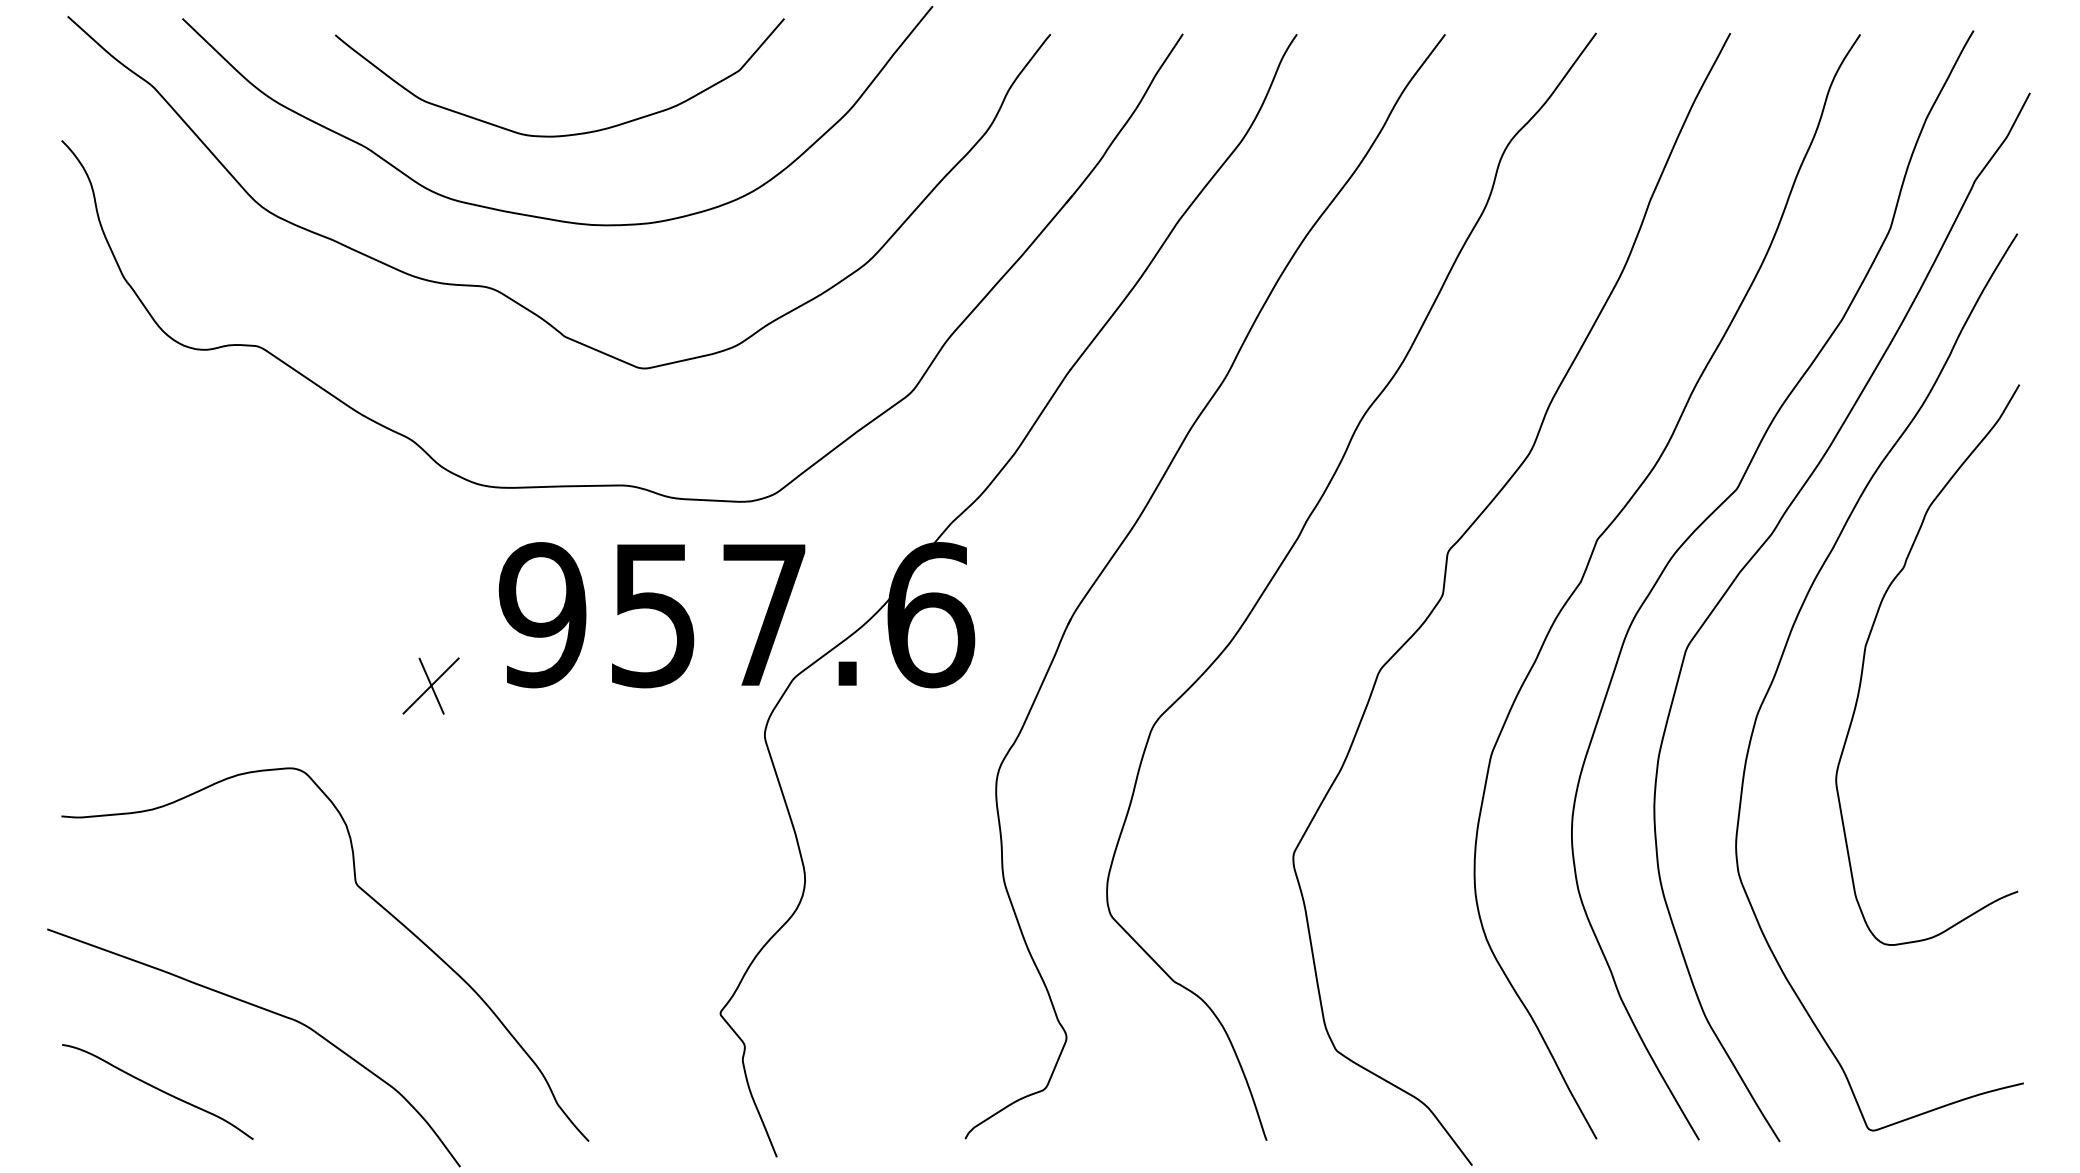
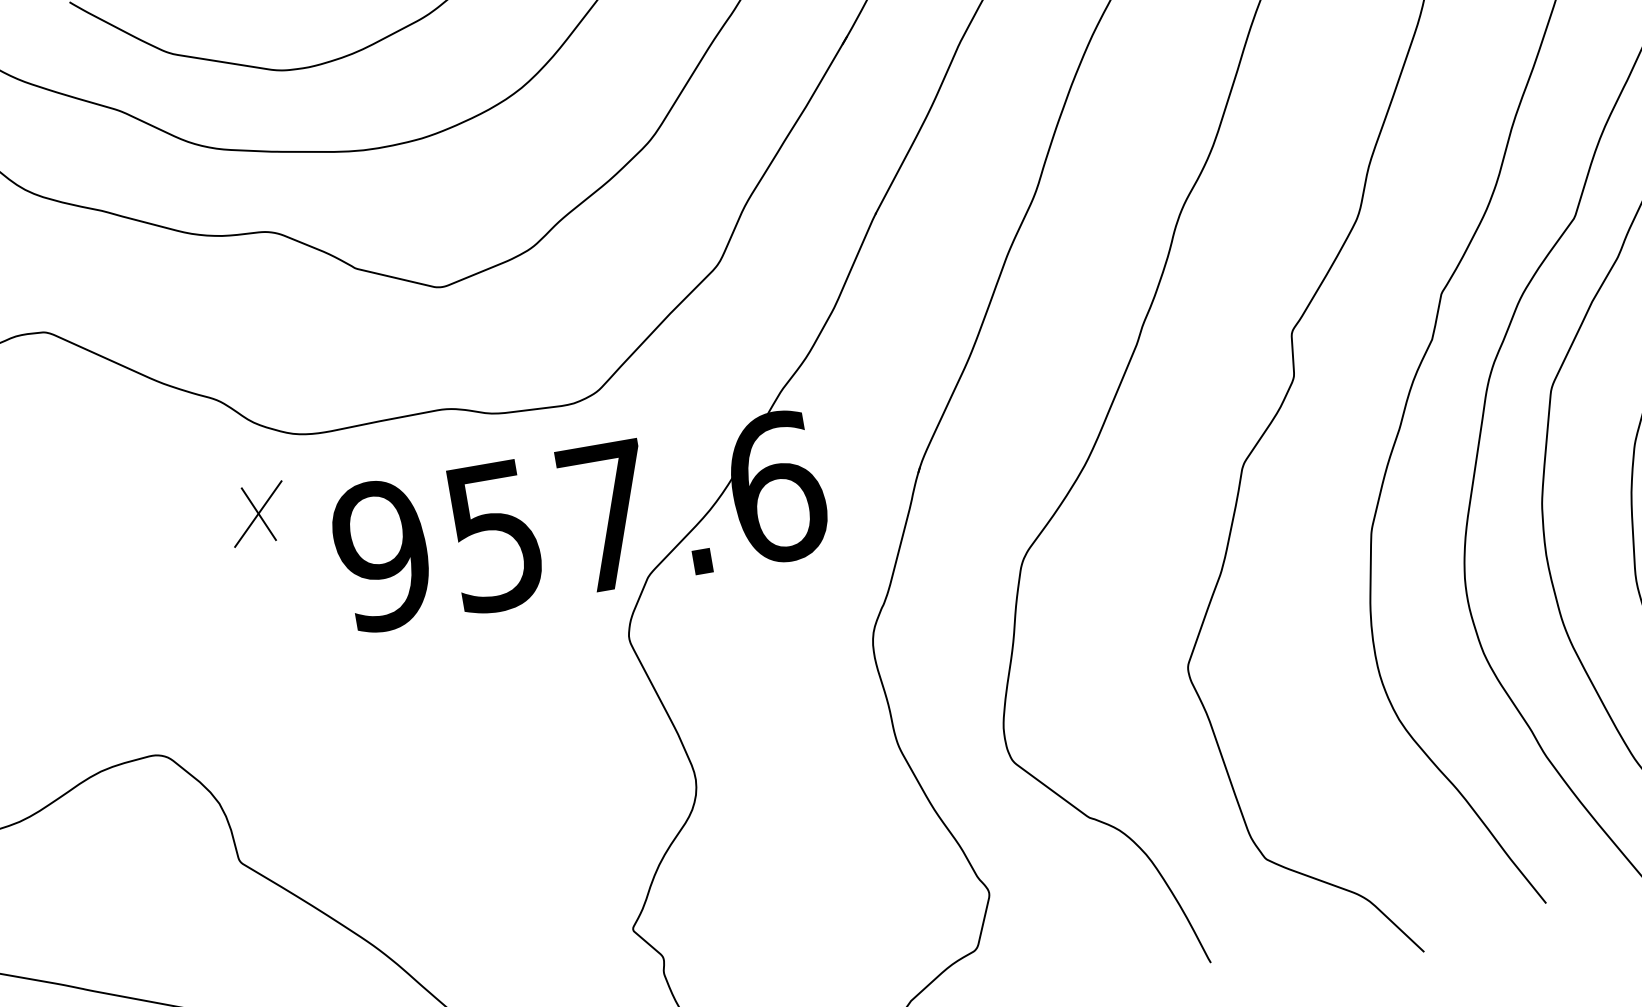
part: (430, 685) -> (257, 513), moved

